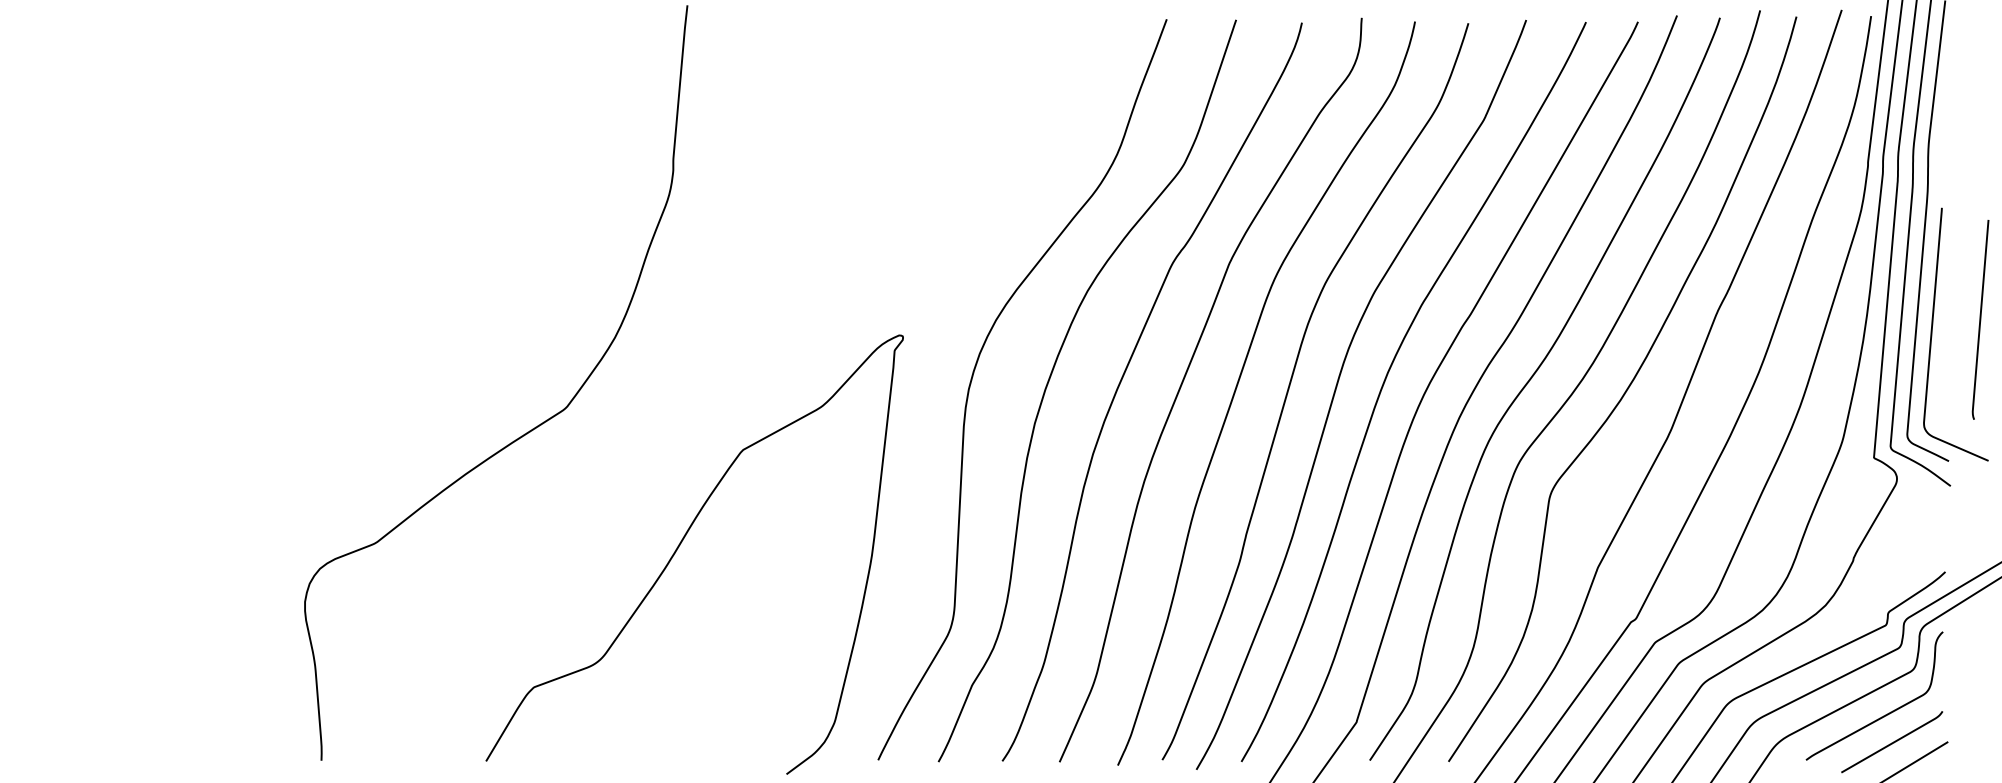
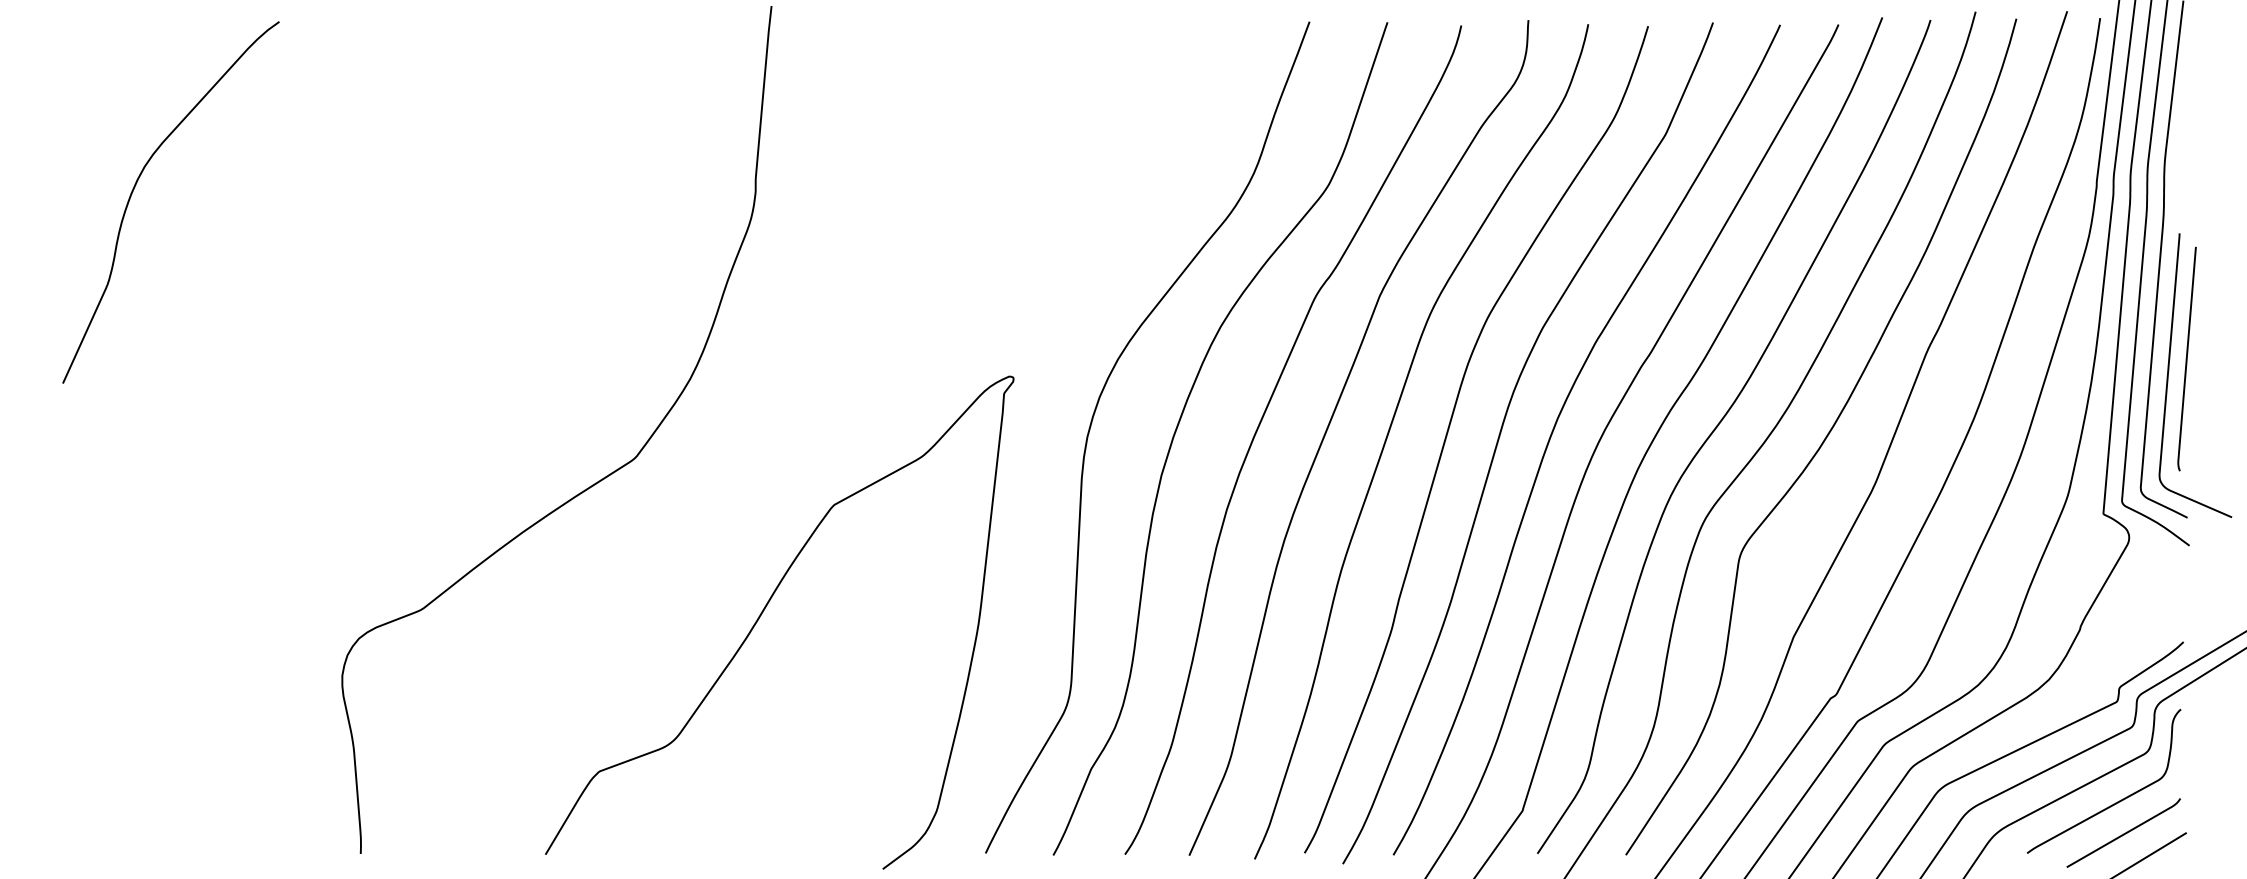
curve: (121, 165) -> (136, 185), added
line: (1980, 319) -> (2186, 358), moved

